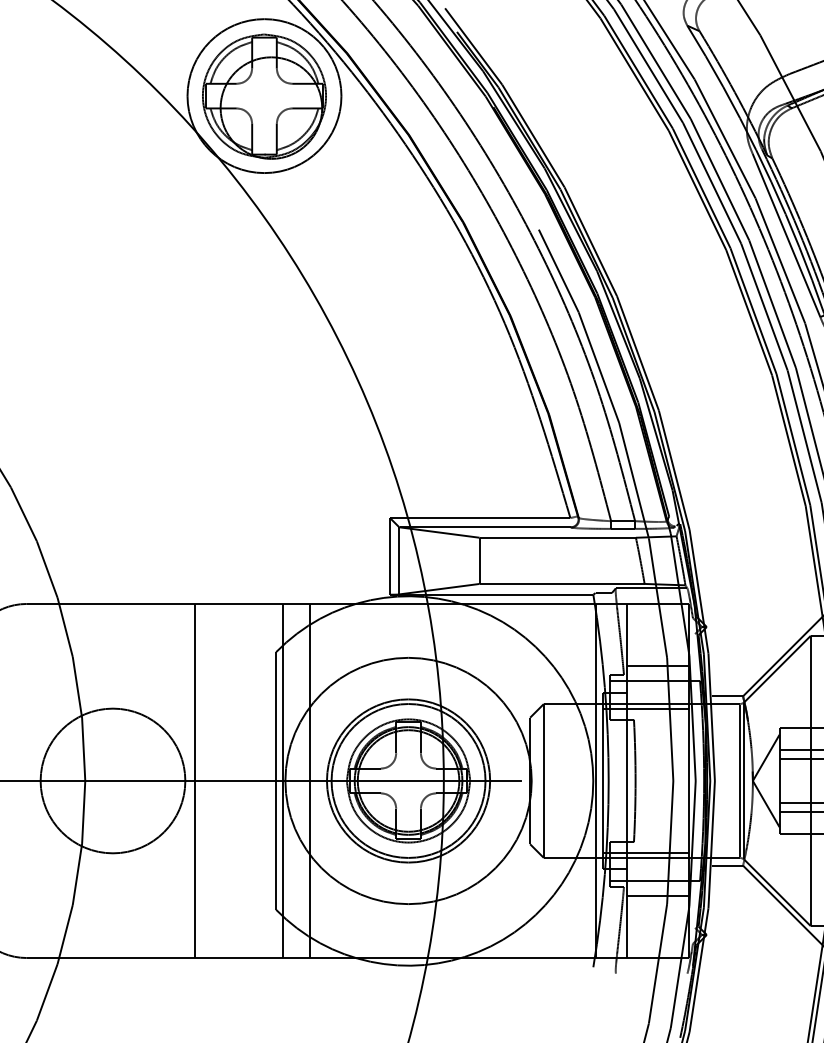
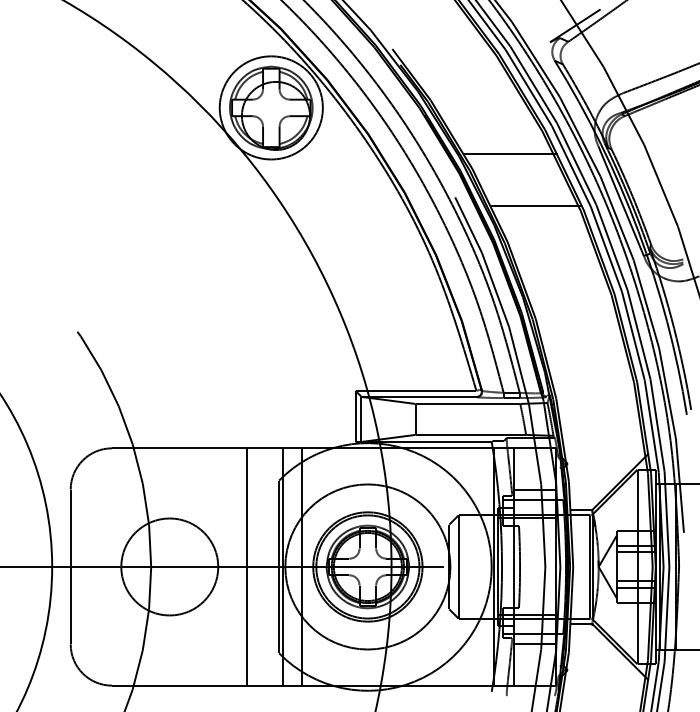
line: (621, 165) -> (510, 154), added
line: (660, 241) -> (536, 205), added
line: (194, 780) -> (246, 566), moved

